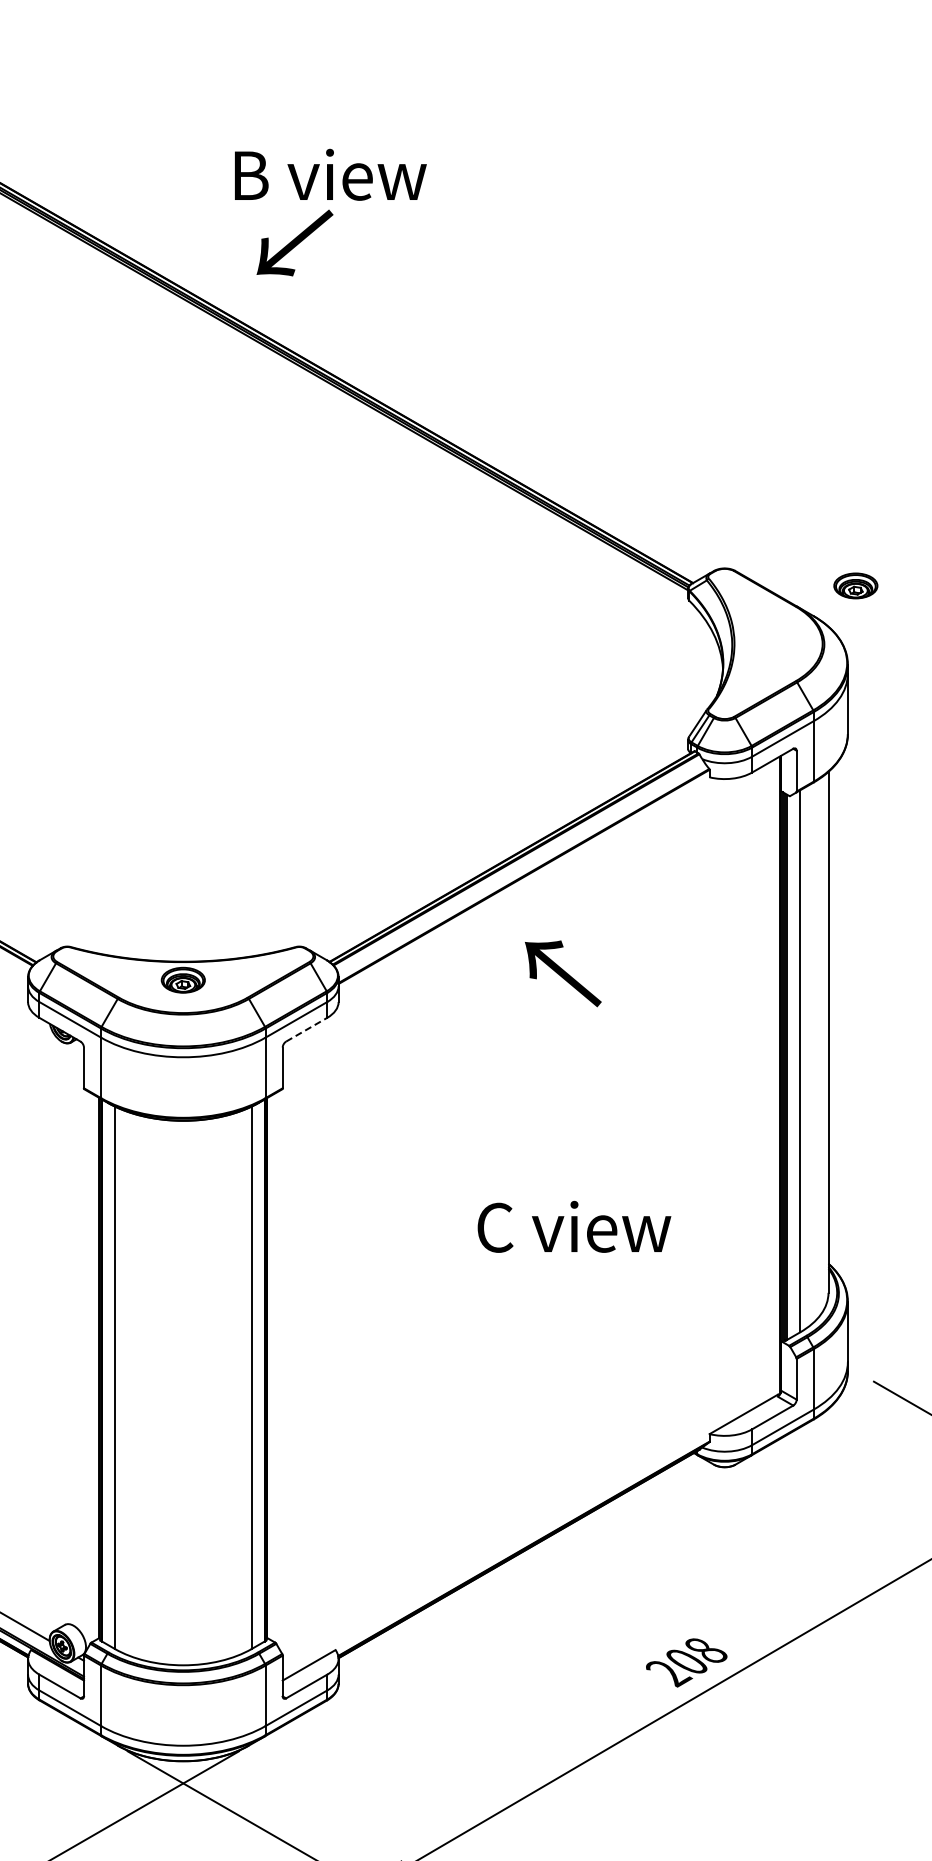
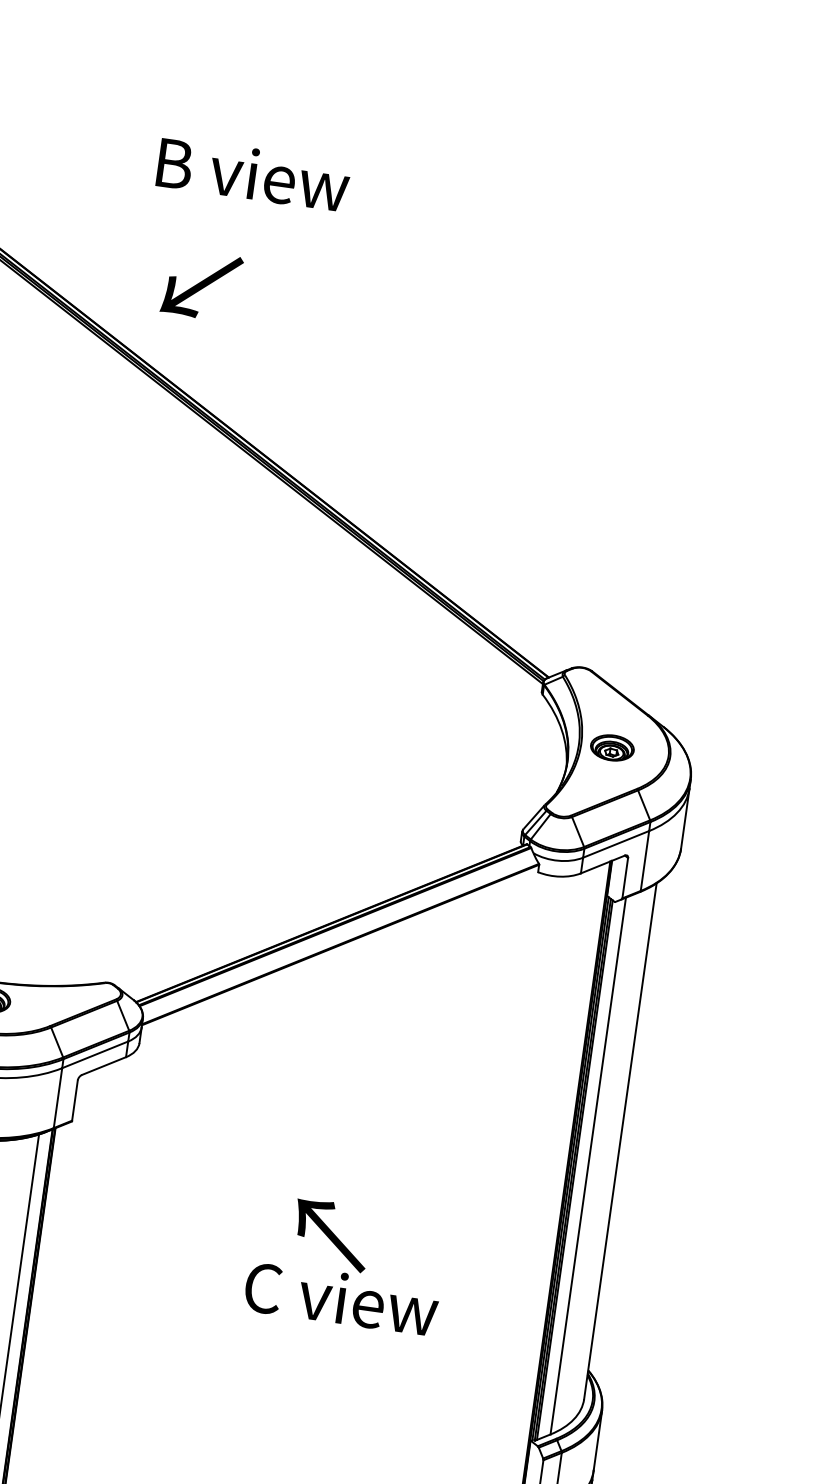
text: (330, 174) -> (253, 173), moved
part: (855, 585) -> (612, 747), moved
text: (563, 973) -> (331, 1235), moved
line: (306, 1029) -> (103, 1065), dashed -> solid

